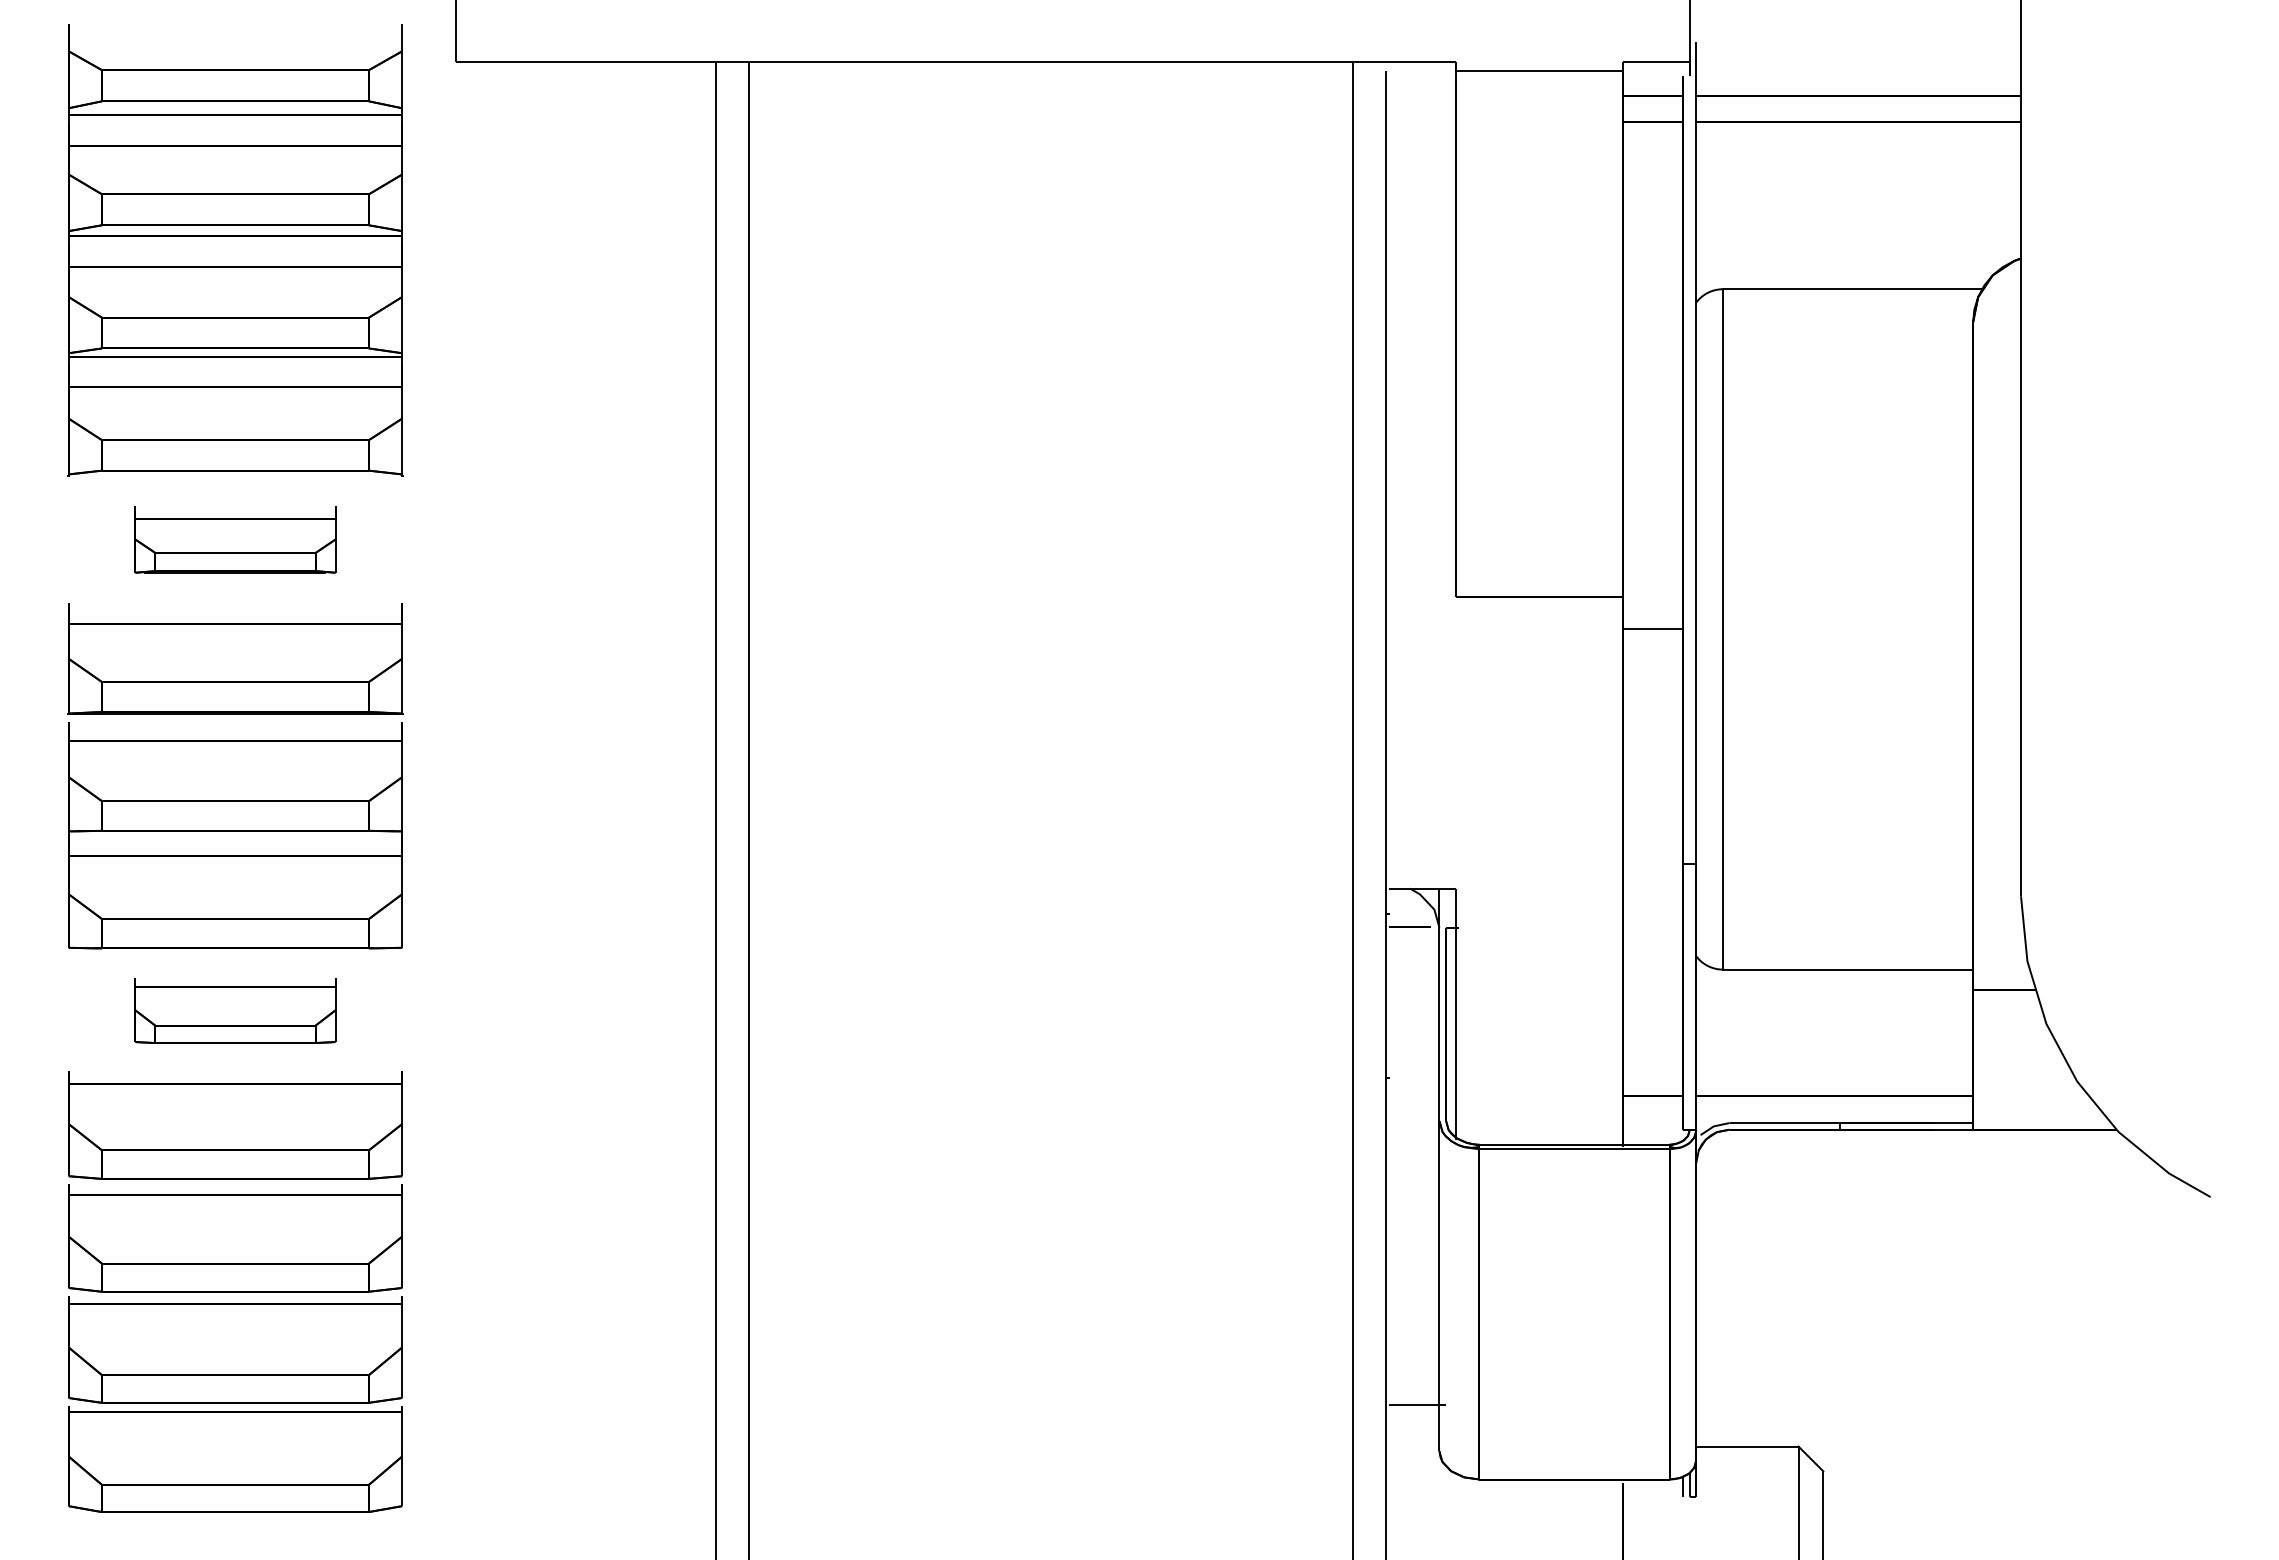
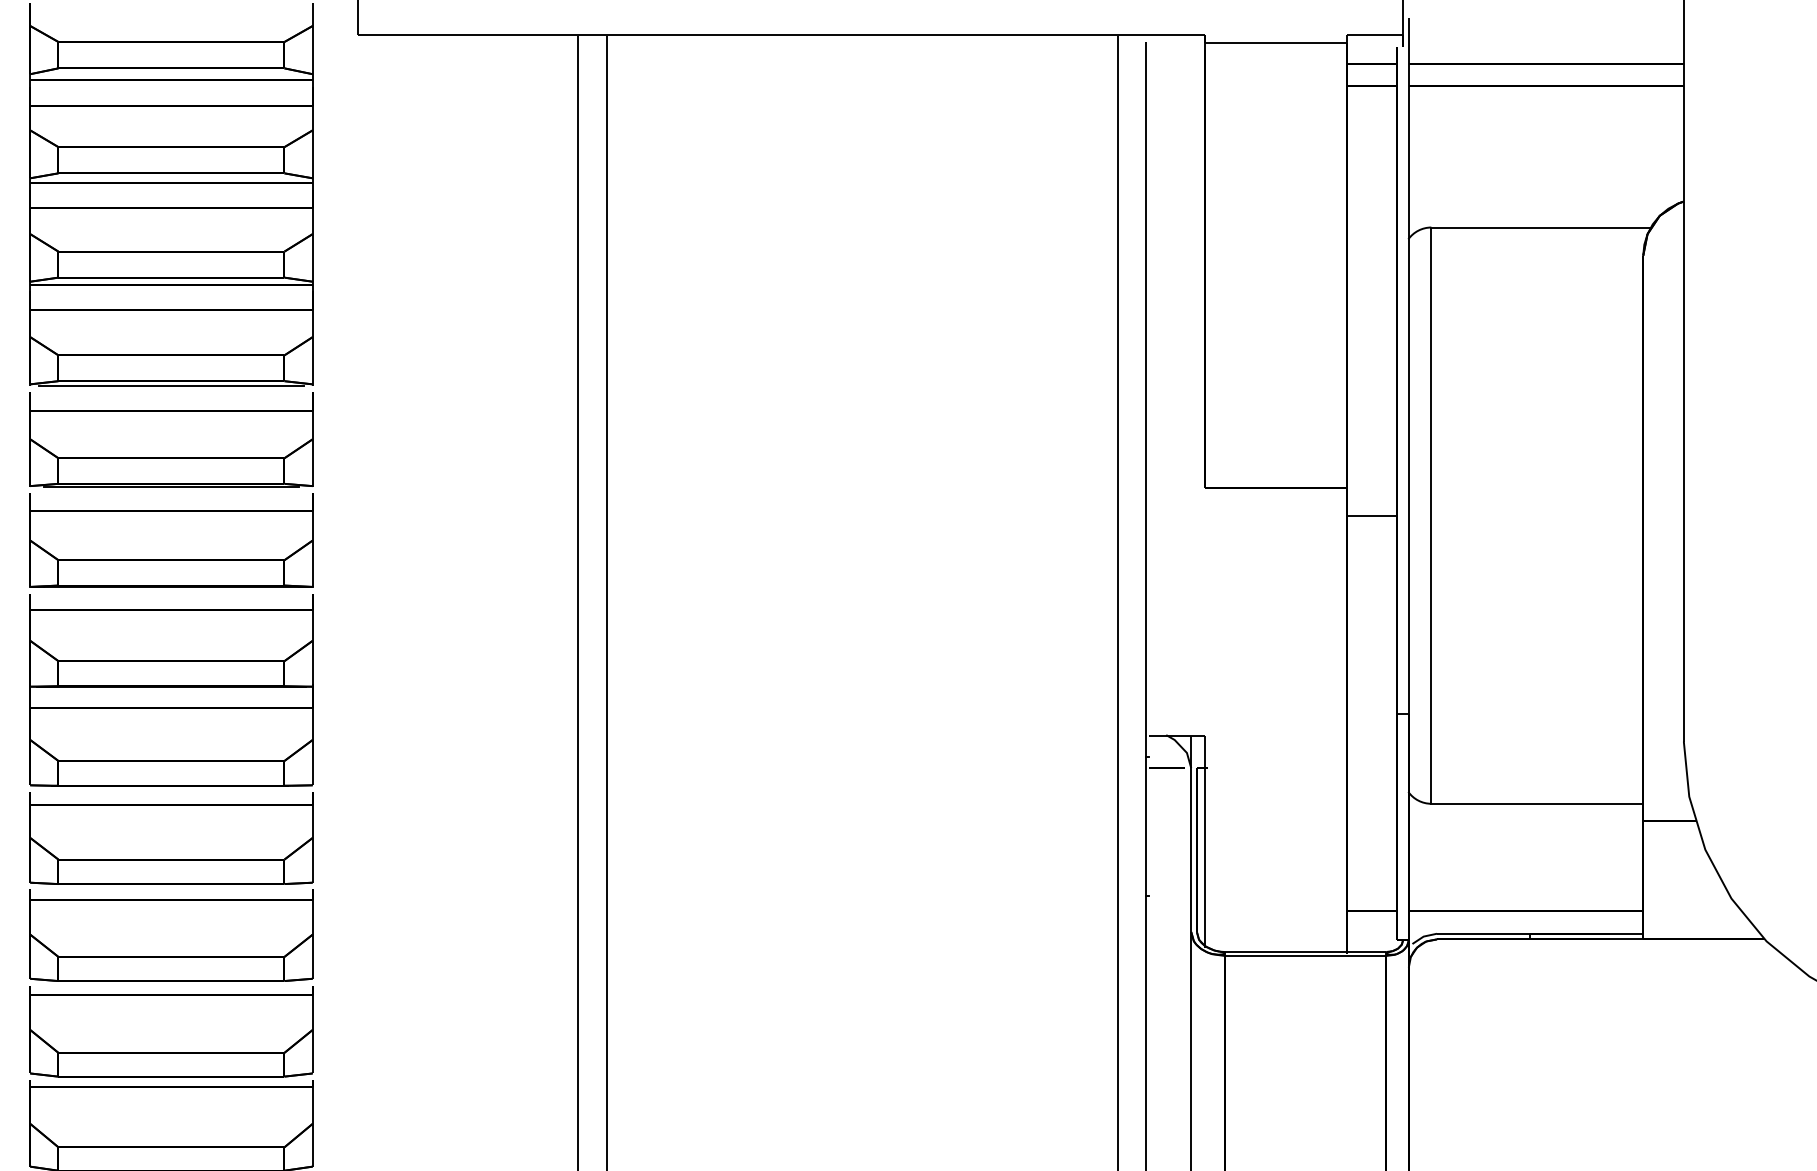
line: (235, 476) -> (171, 386), added
part: (235, 539) -> (171, 439), size x1.67
part: (235, 1010) -> (171, 838), size x1.67

